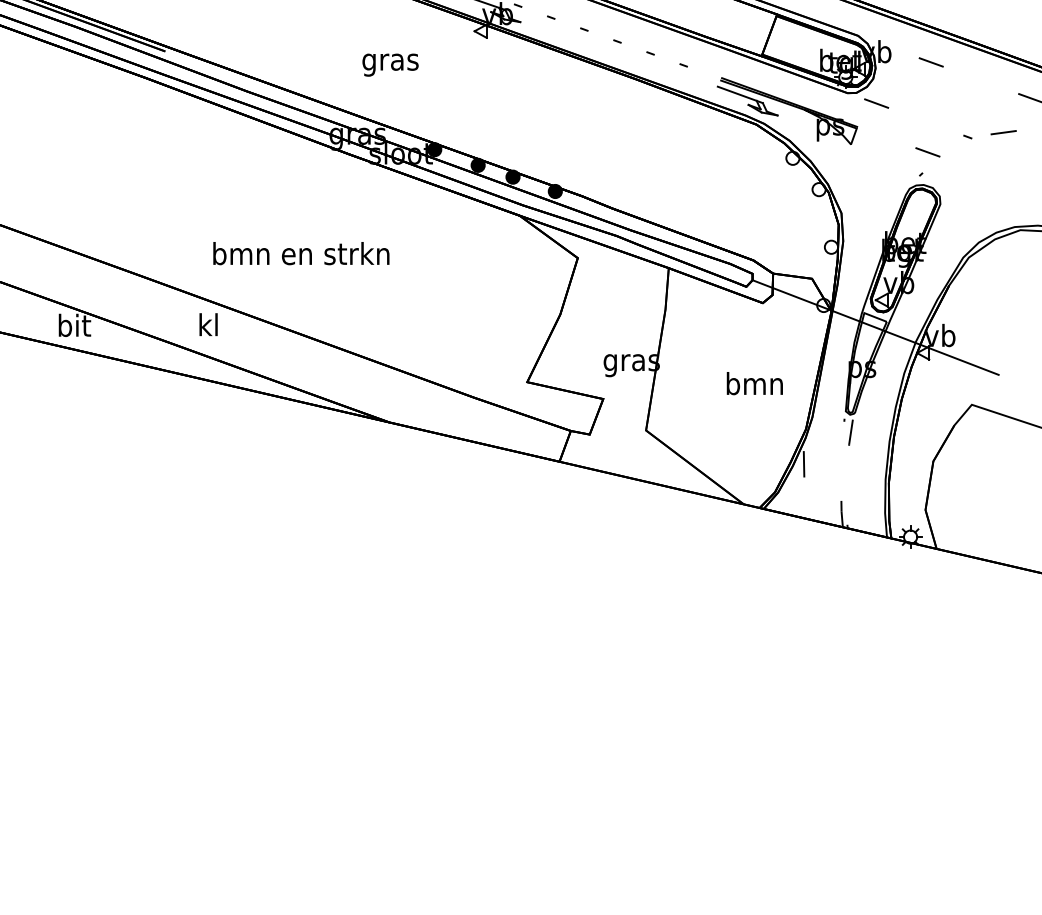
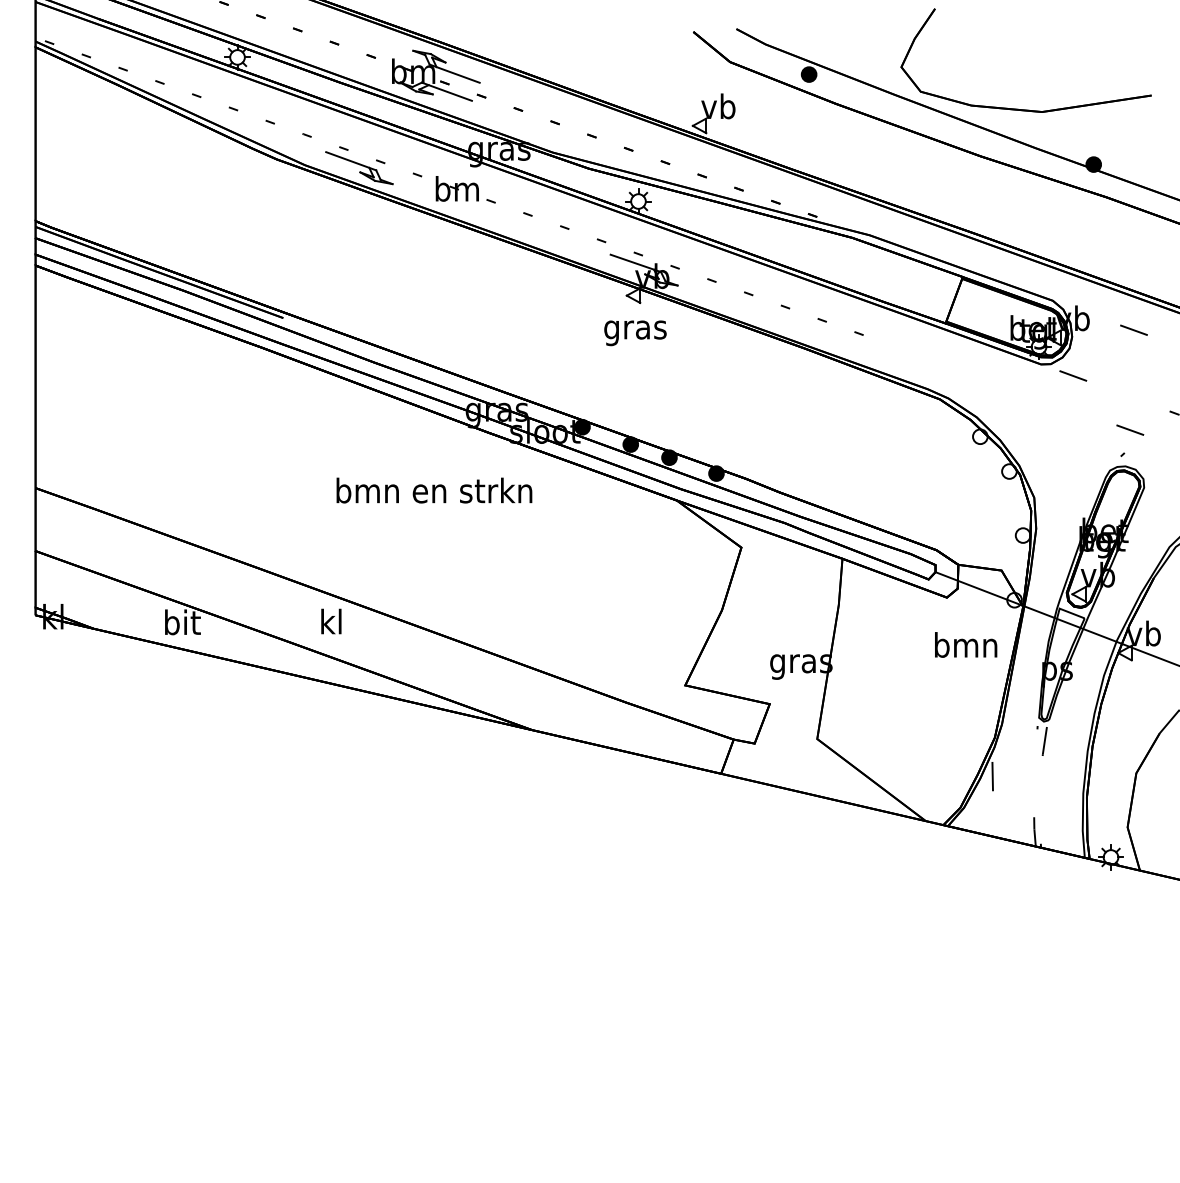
text: (390, 65) -> (635, 333), moved
part: (787, 104) -> (974, 377), removed
text: (301, 253) -> (434, 490), moved
text: (755, 383) -> (966, 644), moved

